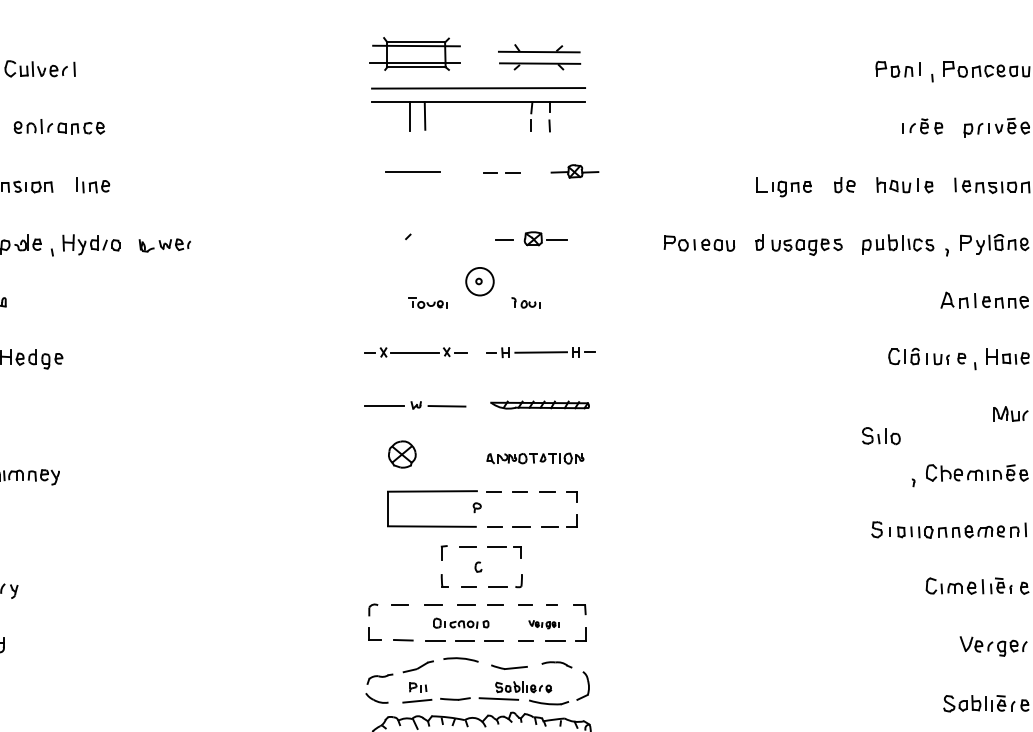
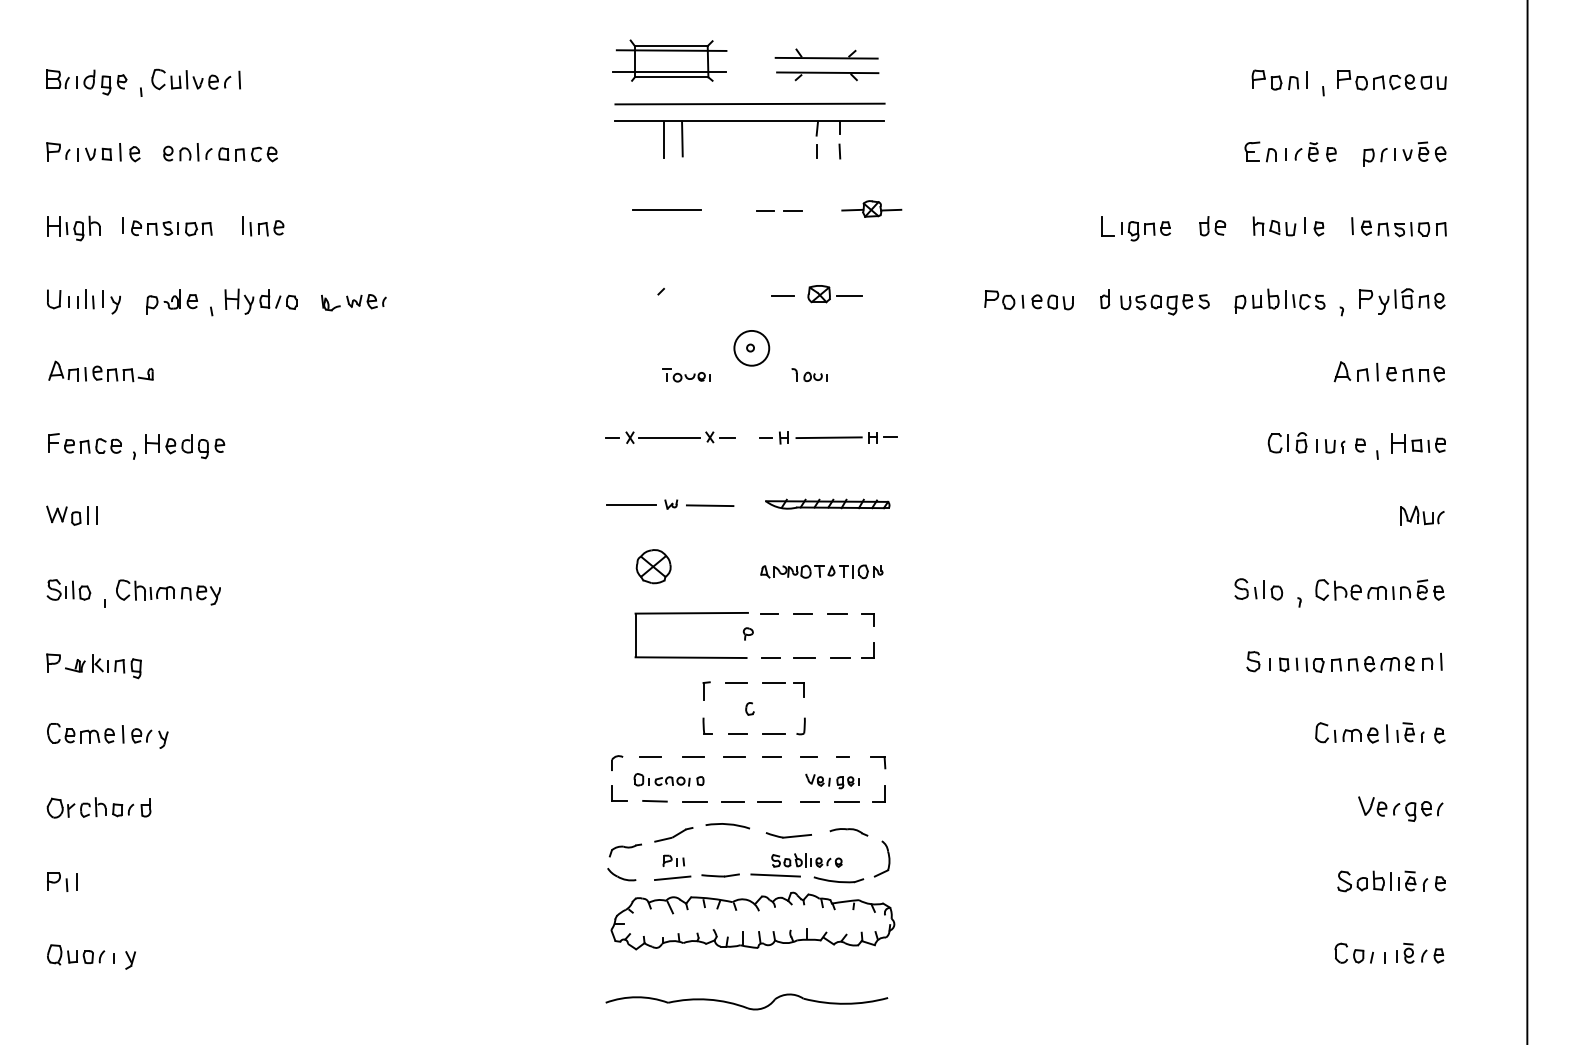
part: (882, 125) -> (1260, 151), added
part: (881, 436) -> (1258, 589), moved
part: (460, 623) -> (668, 779), moved
part: (543, 624) -> (832, 781), size x1.43

